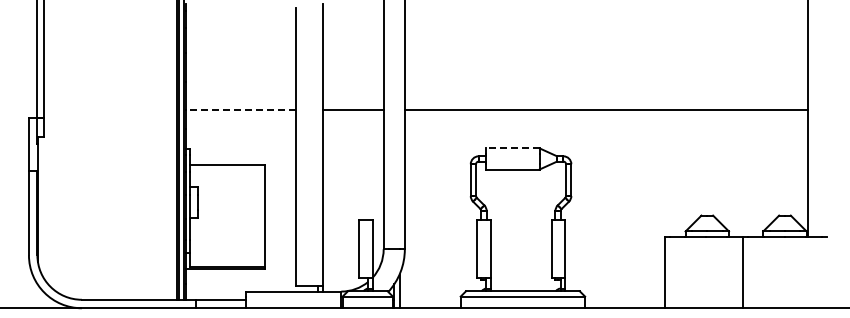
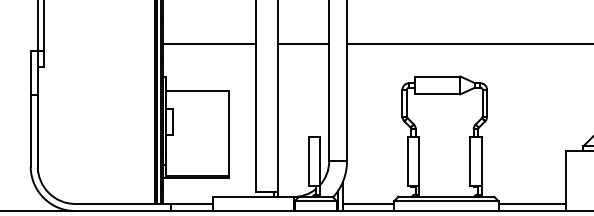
line: (240, 109) -> (208, 43), dashed -> solid
line: (512, 148) -> (437, 76), dashed -> solid
line: (429, 299) -> (367, 203), added
line: (624, 299) -> (531, 203), added

